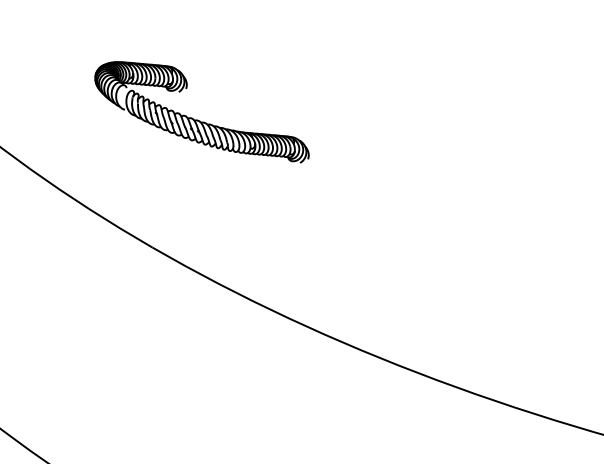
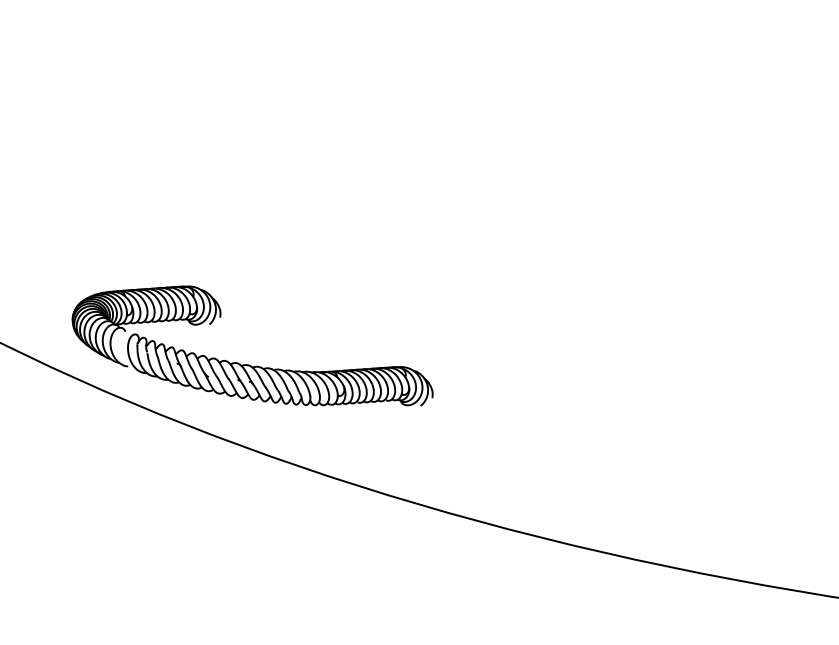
part: (198, 119) -> (247, 363), moved

